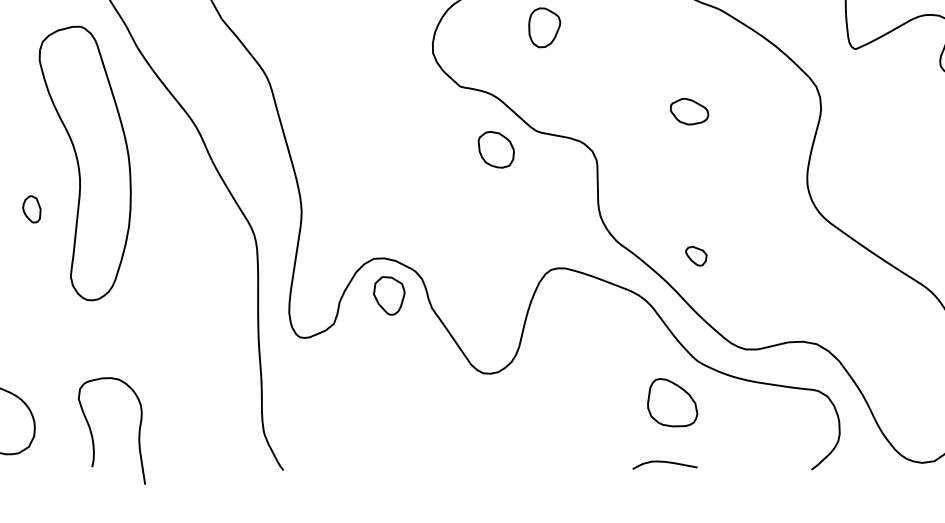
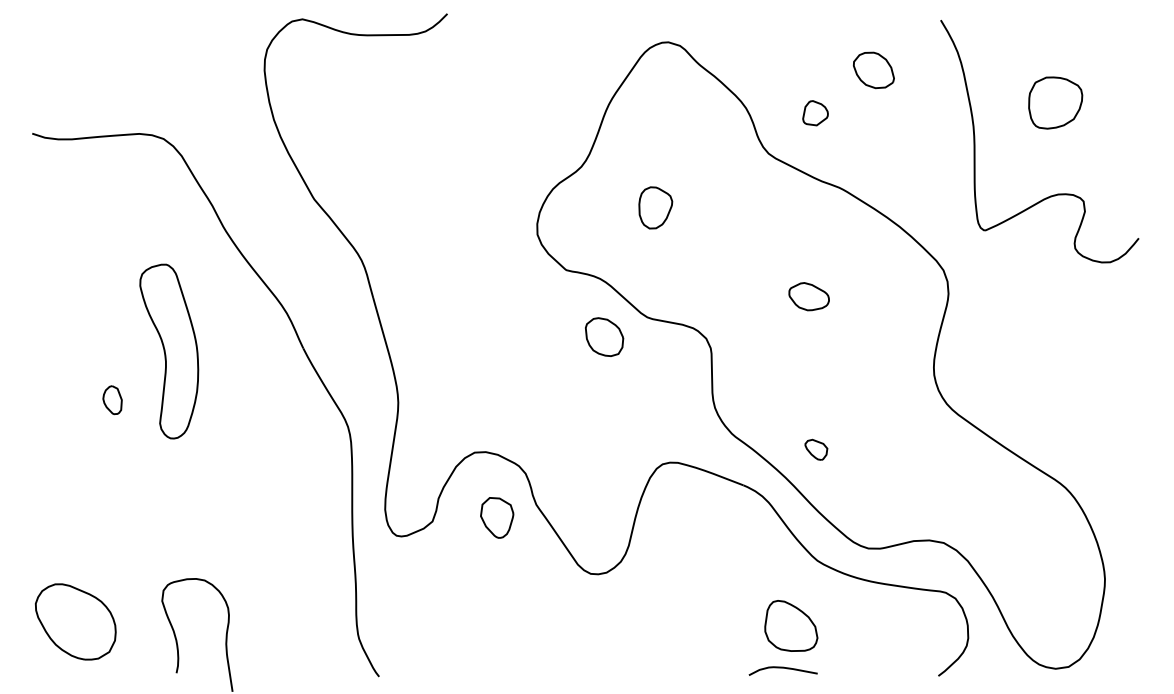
part: (85, 163) -> (169, 351), size x0.6
part: (389, 295) -> (497, 517), moved
part: (672, 402) -> (791, 625), moved

